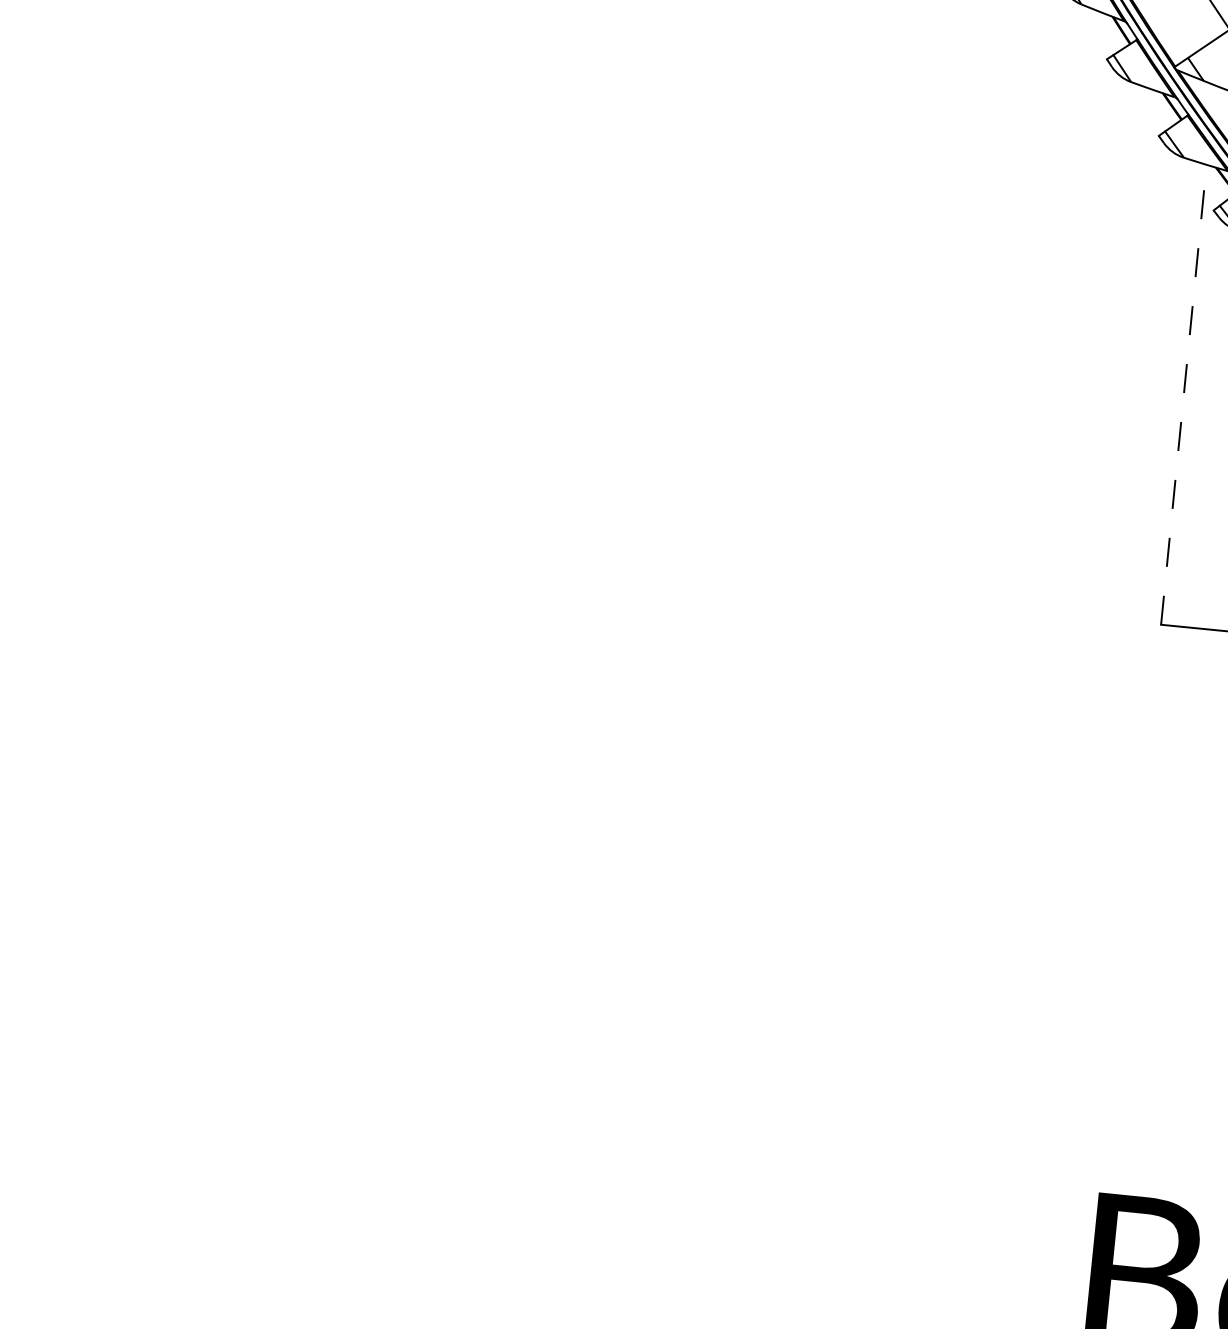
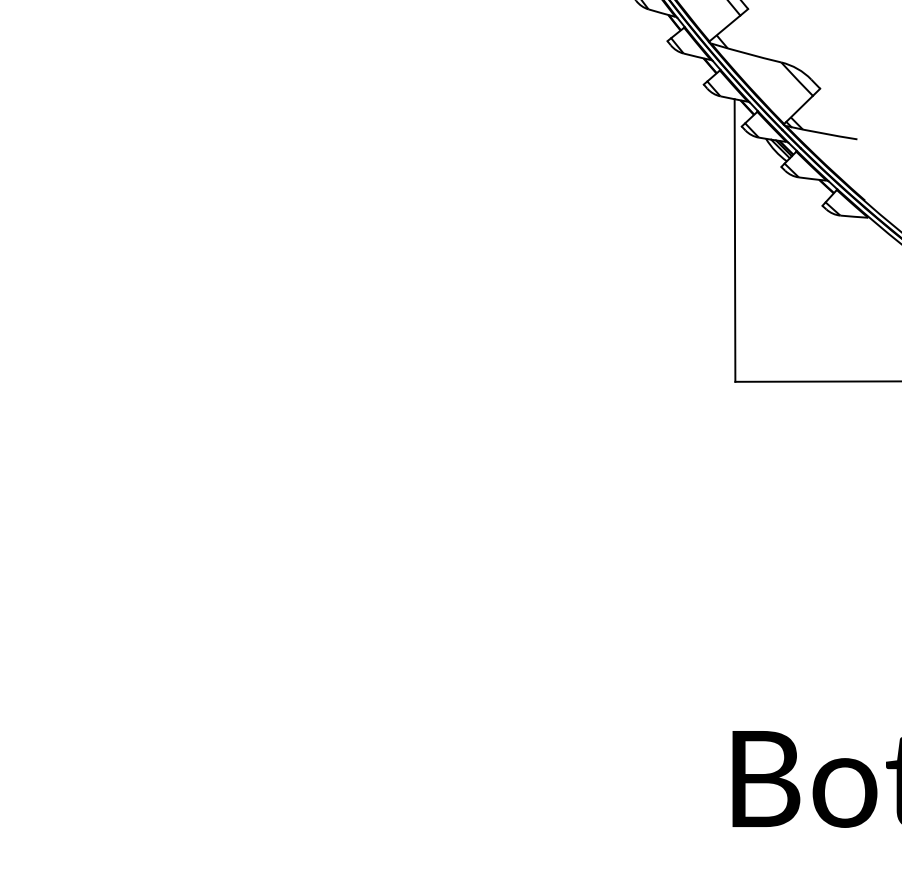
line: (1184, 394) -> (735, 240), dashed -> solid

